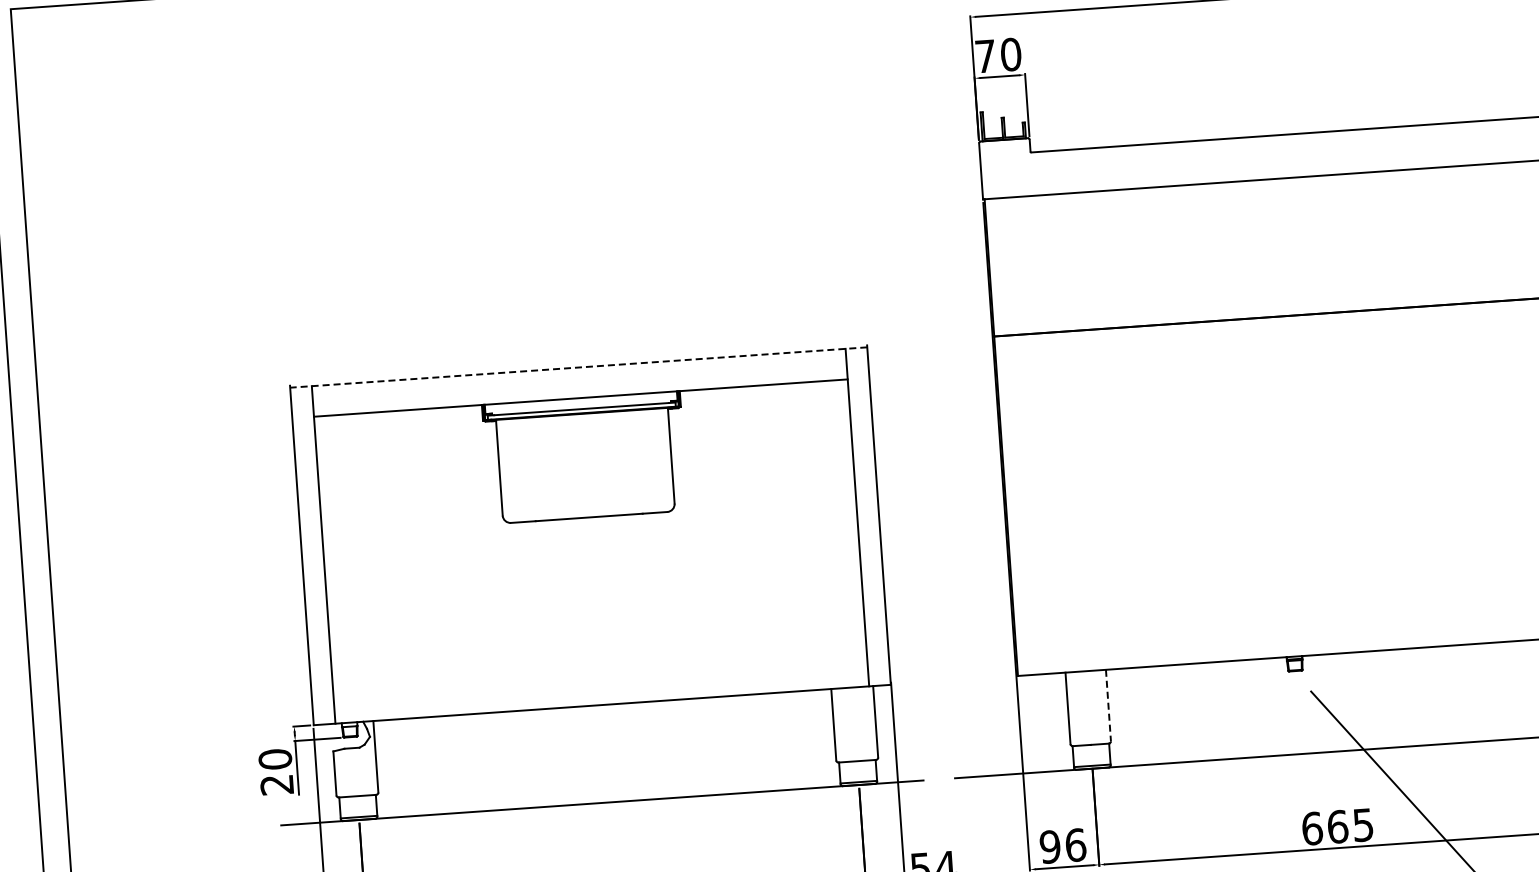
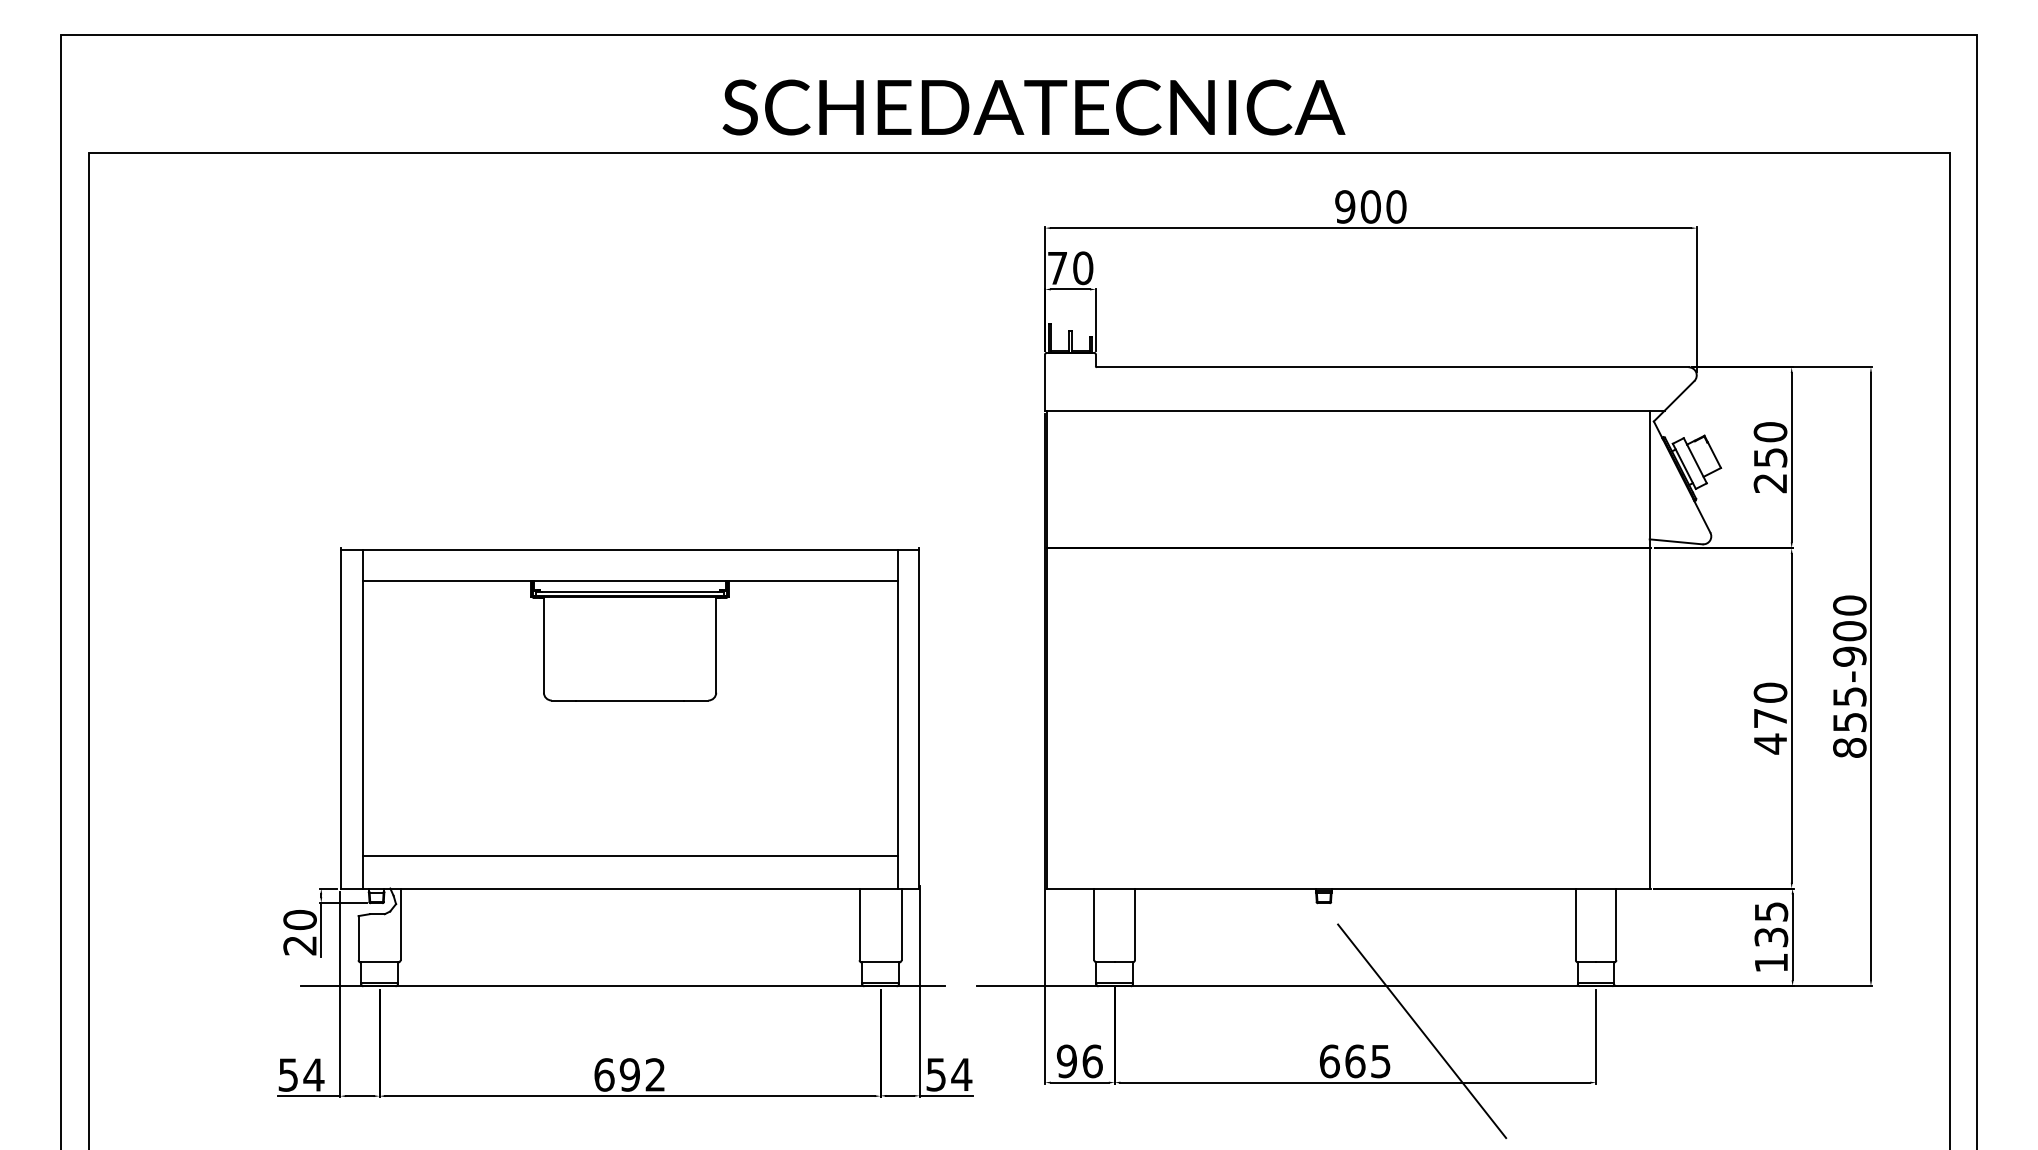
line: (578, 367) -> (629, 550), dashed -> solid
line: (599, 672) -> (629, 855), added
line: (1108, 705) -> (1134, 924), dashed -> solid

